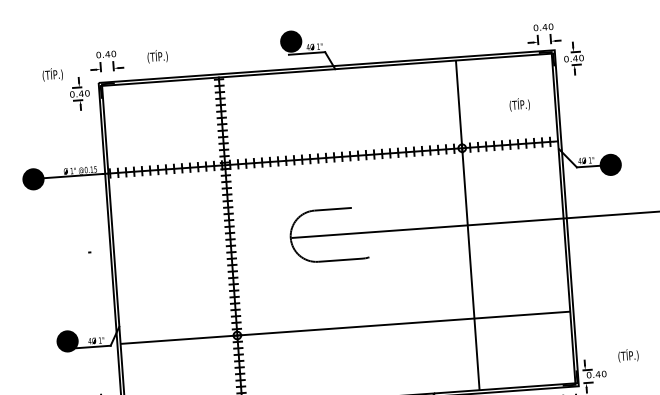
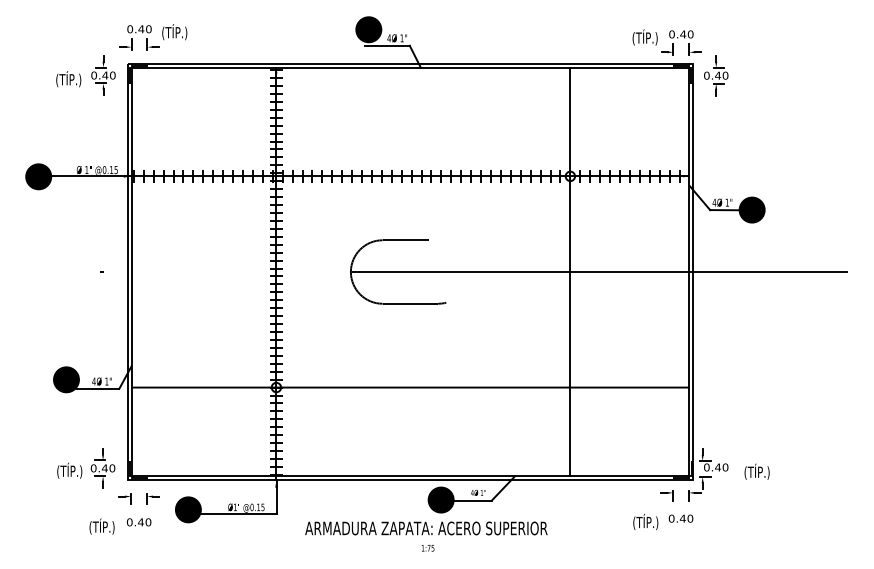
text: (157, 56) -> (174, 32), moved
text: (52, 74) -> (68, 79), moved
text: (519, 104) -> (644, 37), moved
text: (627, 355) -> (756, 471), moved

